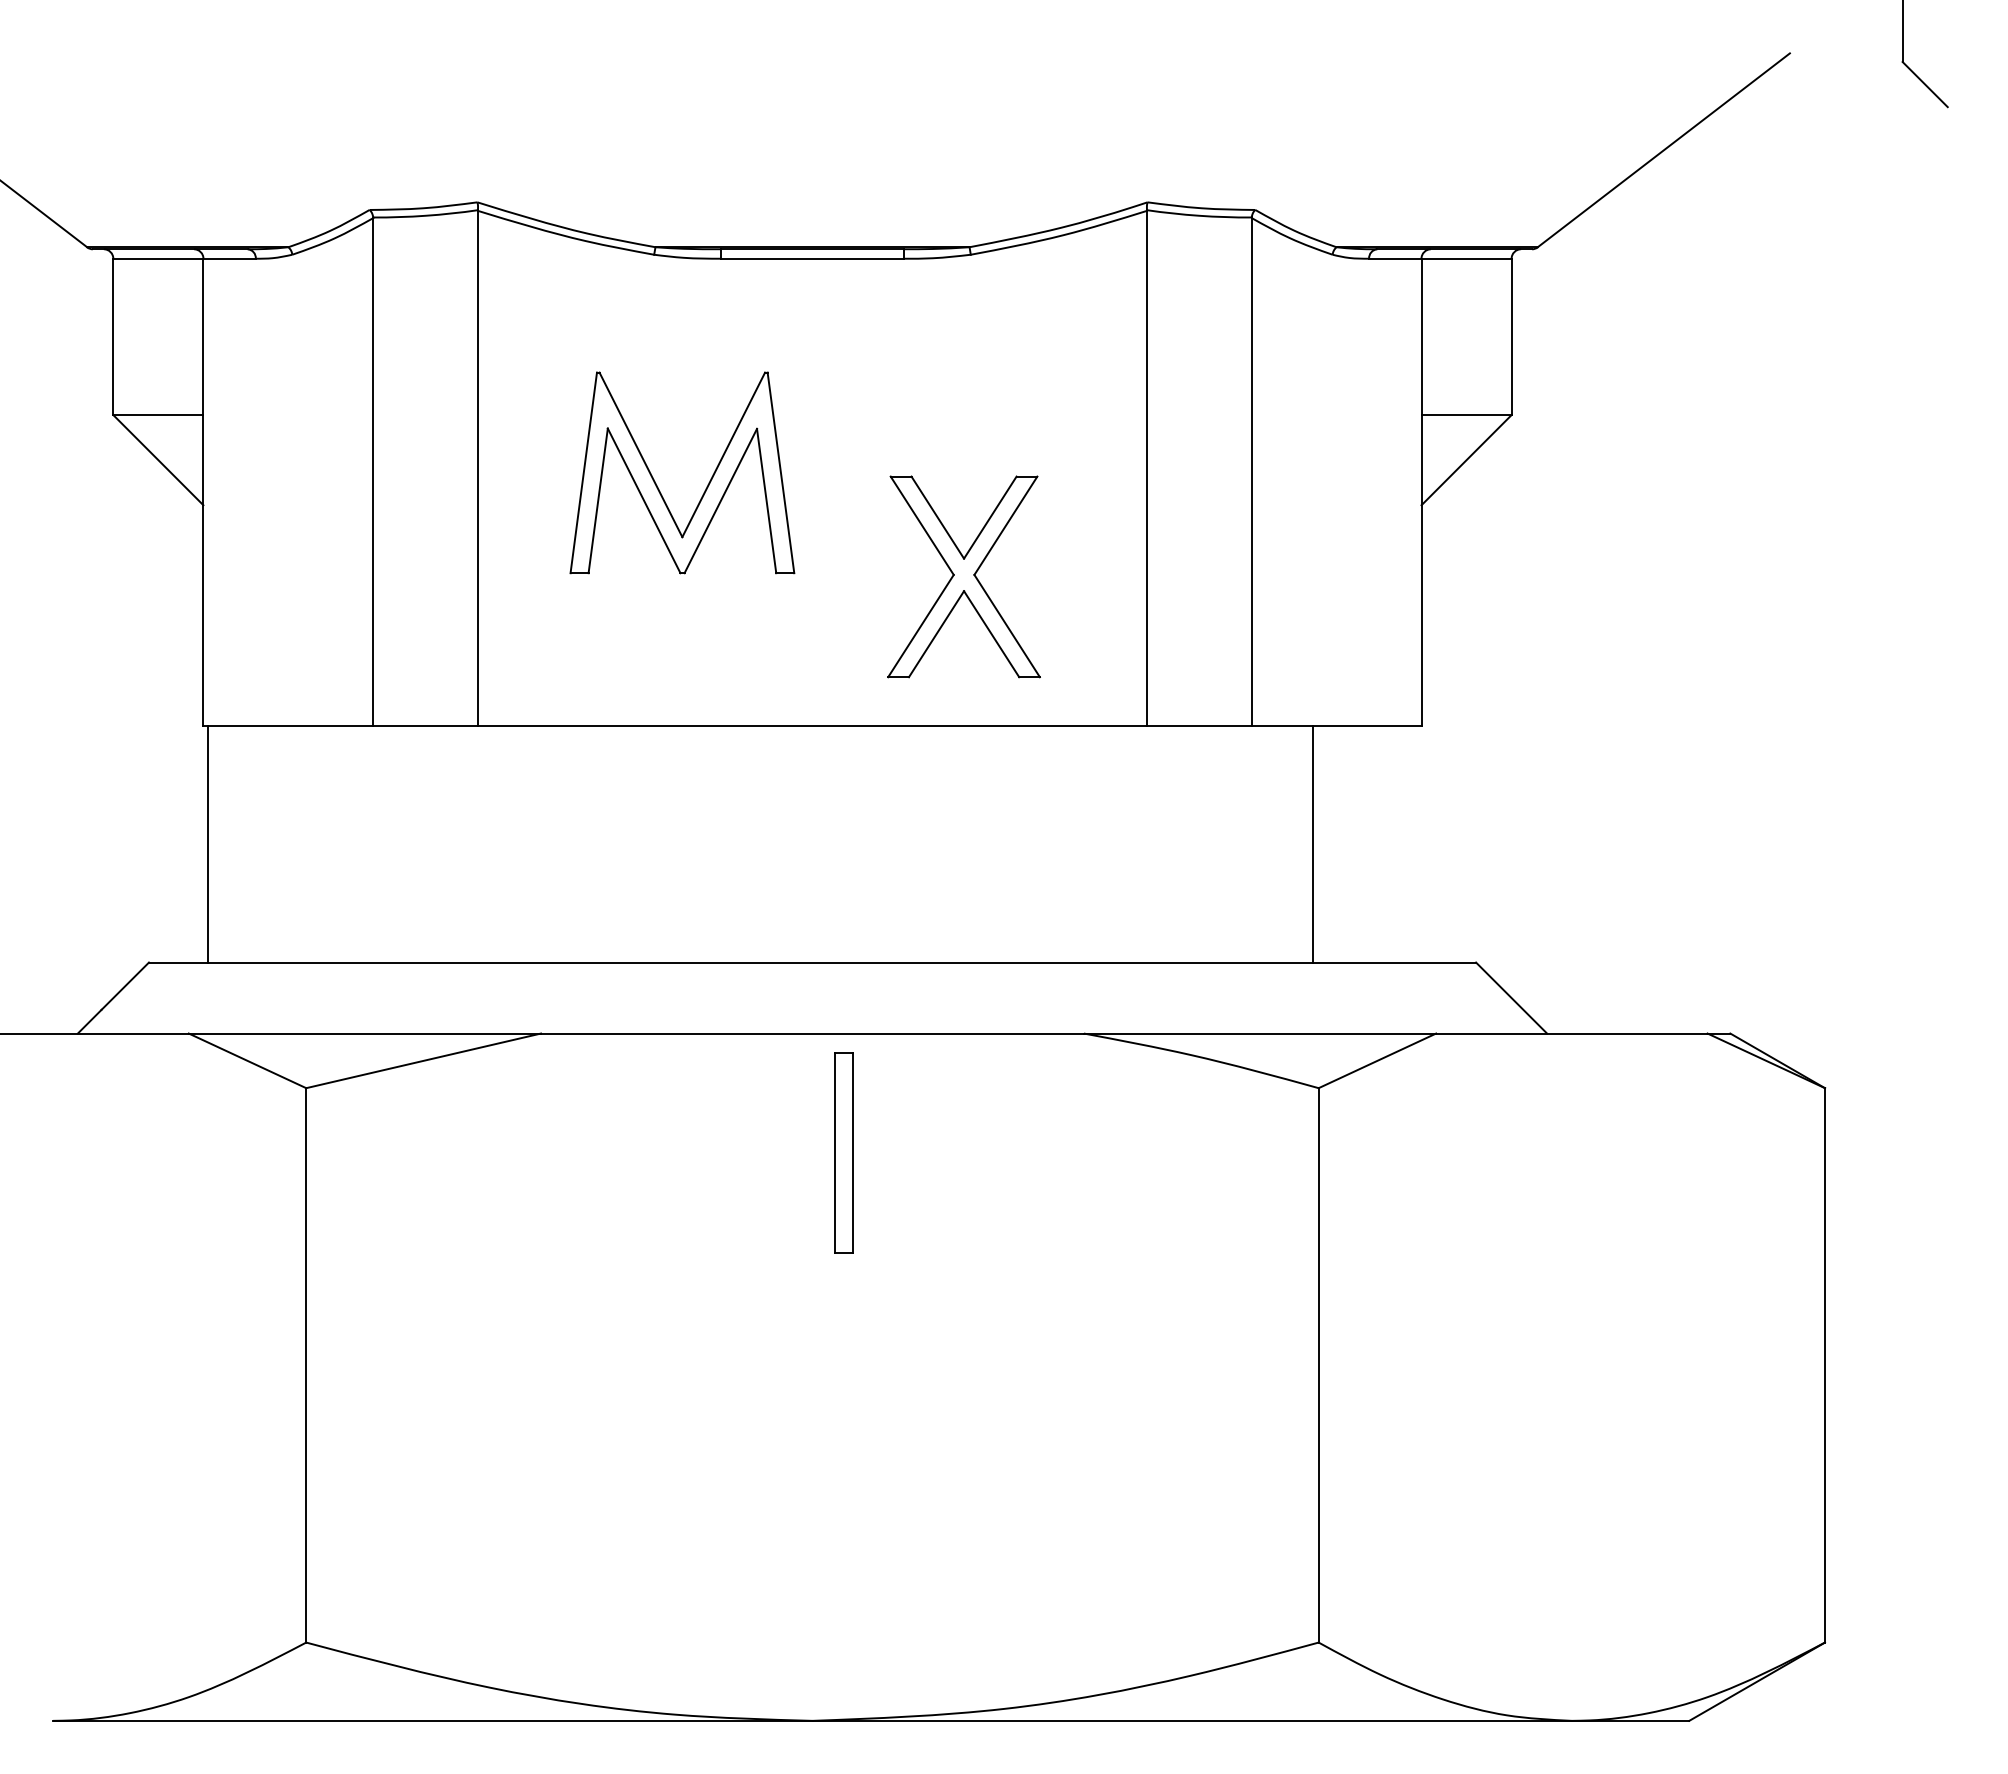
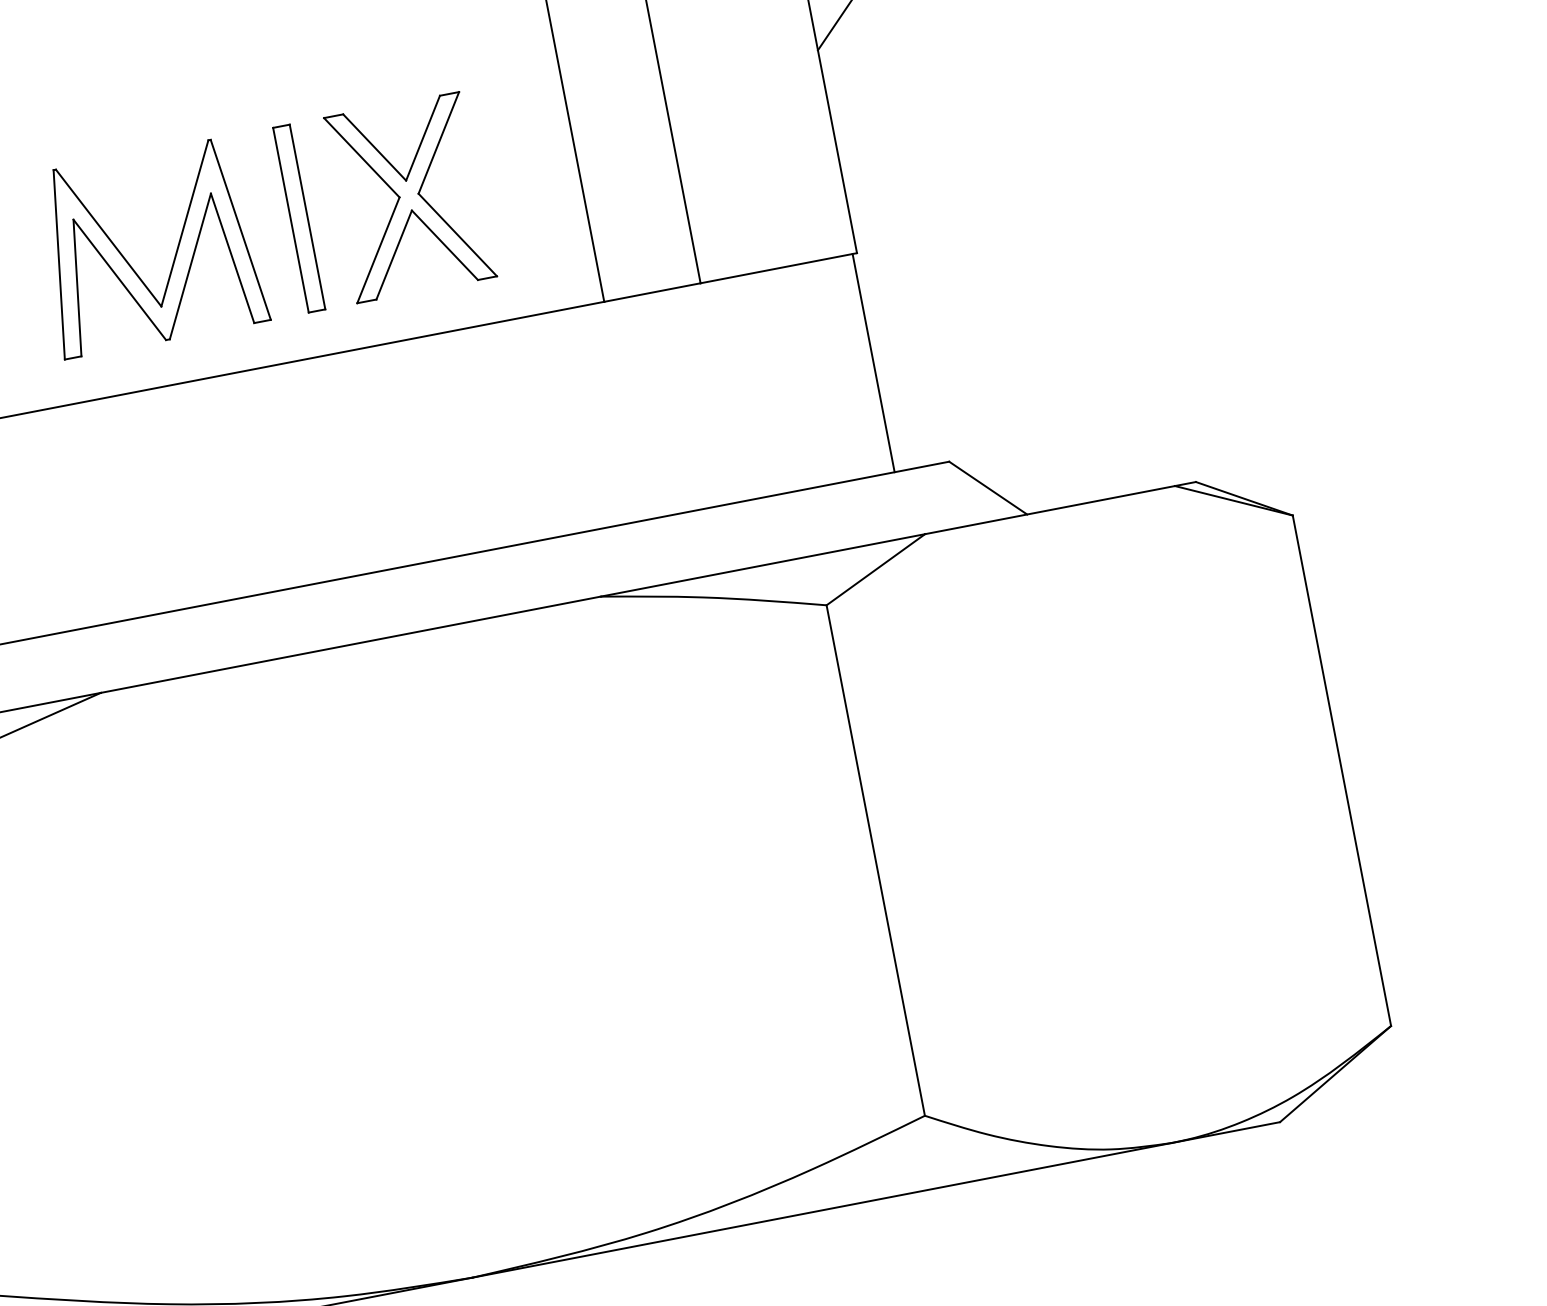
part: (707, 484) -> (175, 253), moved
line: (1312, 843) -> (873, 362), moved
part: (843, 1152) -> (298, 218), moved

